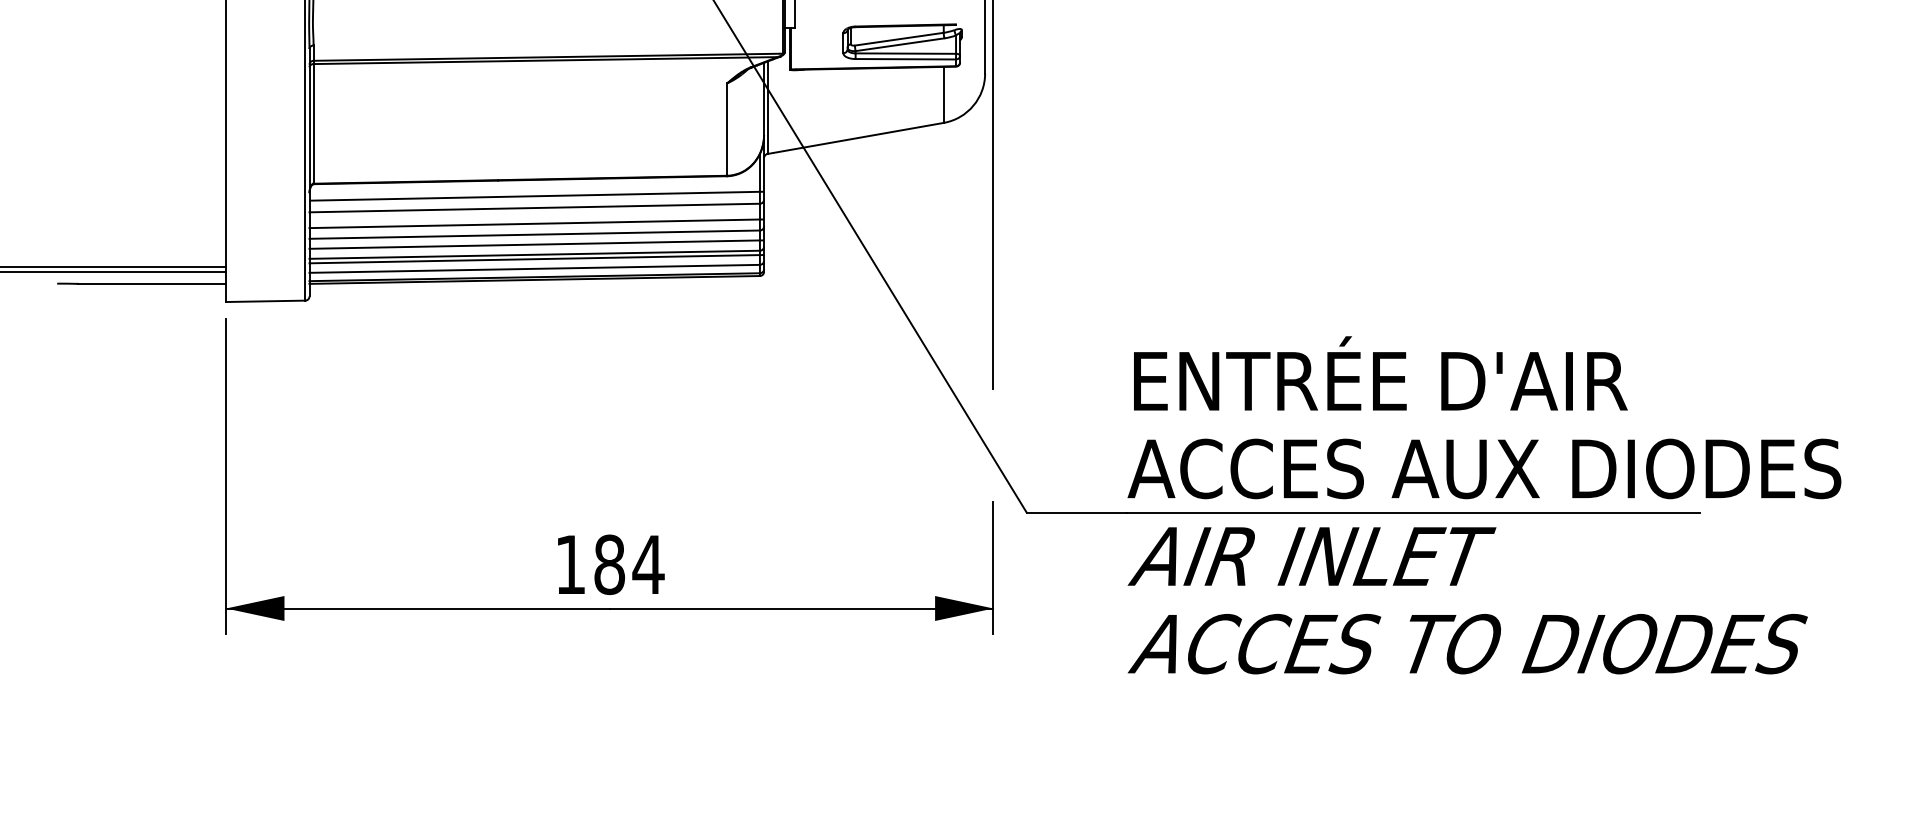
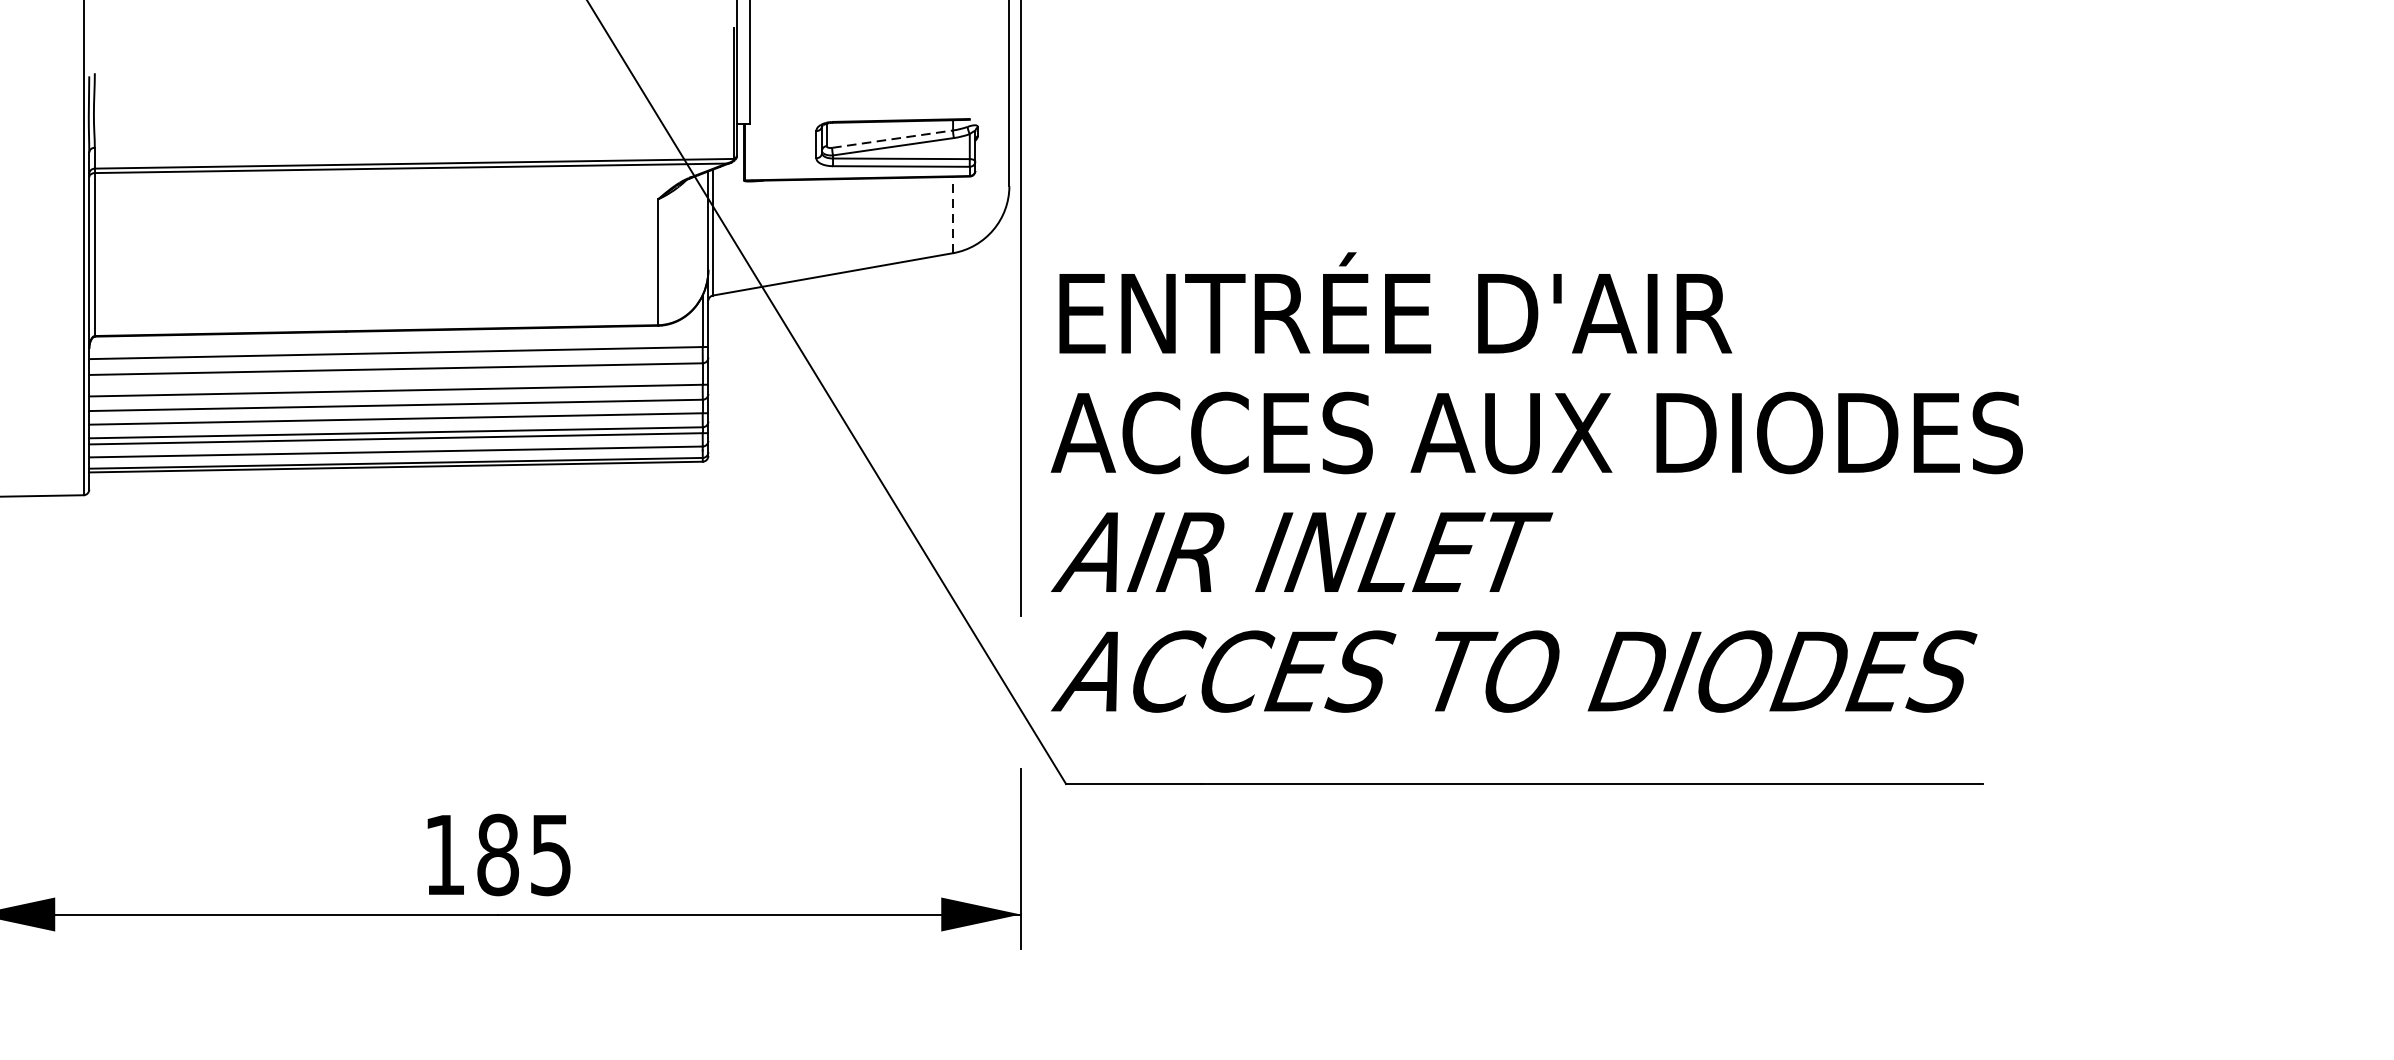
line: (899, 39) -> (892, 139), solid -> dashed
line: (943, 94) -> (952, 214), solid -> dashed
text: (1484, 505) -> (1536, 482), moved
text: (648, 565) -> (550, 855), 184 -> 185

